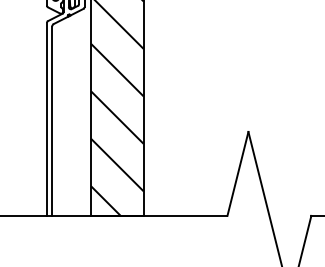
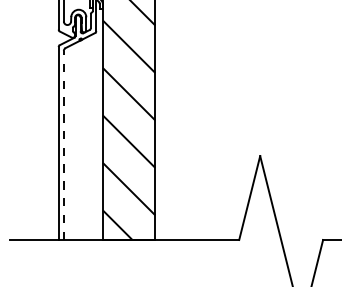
line: (51, 121) -> (63, 145), solid -> dashed

